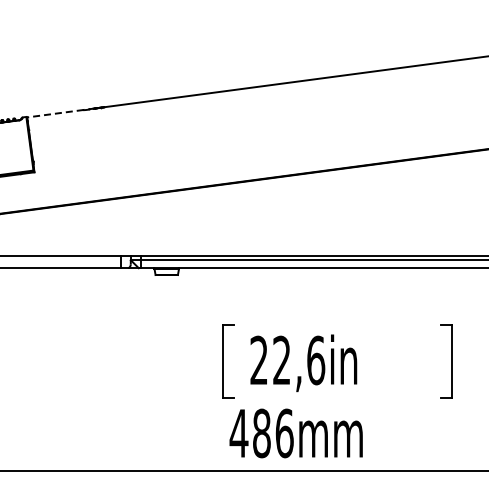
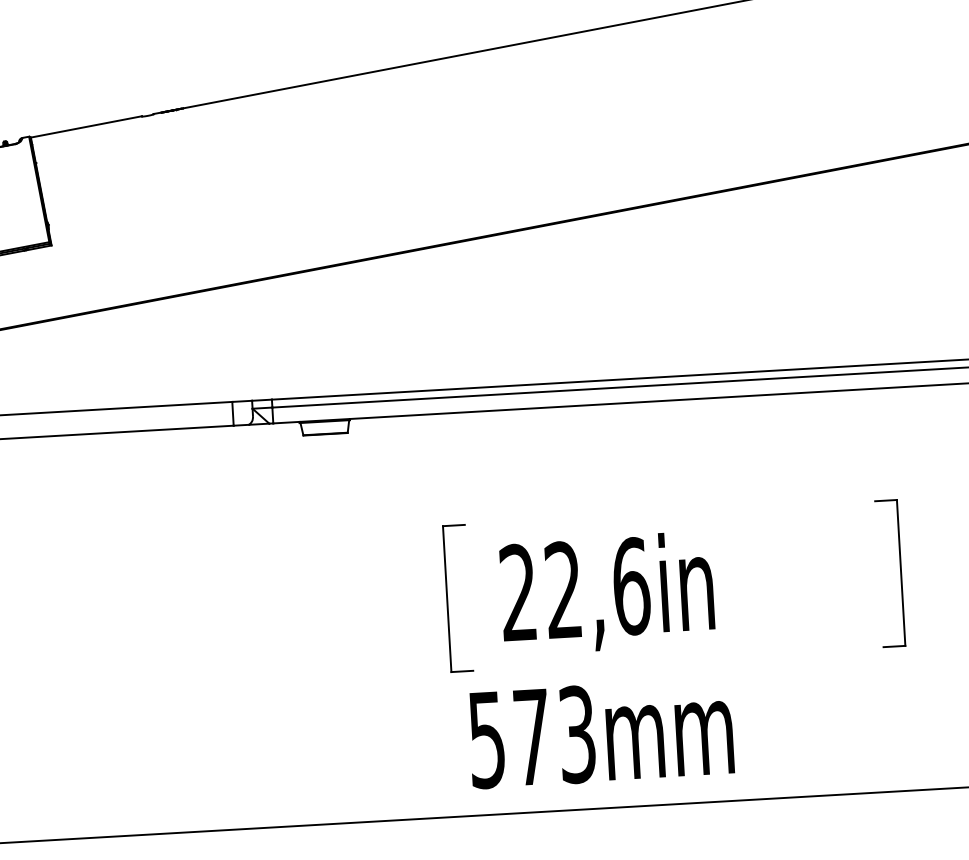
line: (54, 113) -> (84, 126), dashed -> solid
text: (261, 433) -> (531, 737), 486mm -> 573mm

